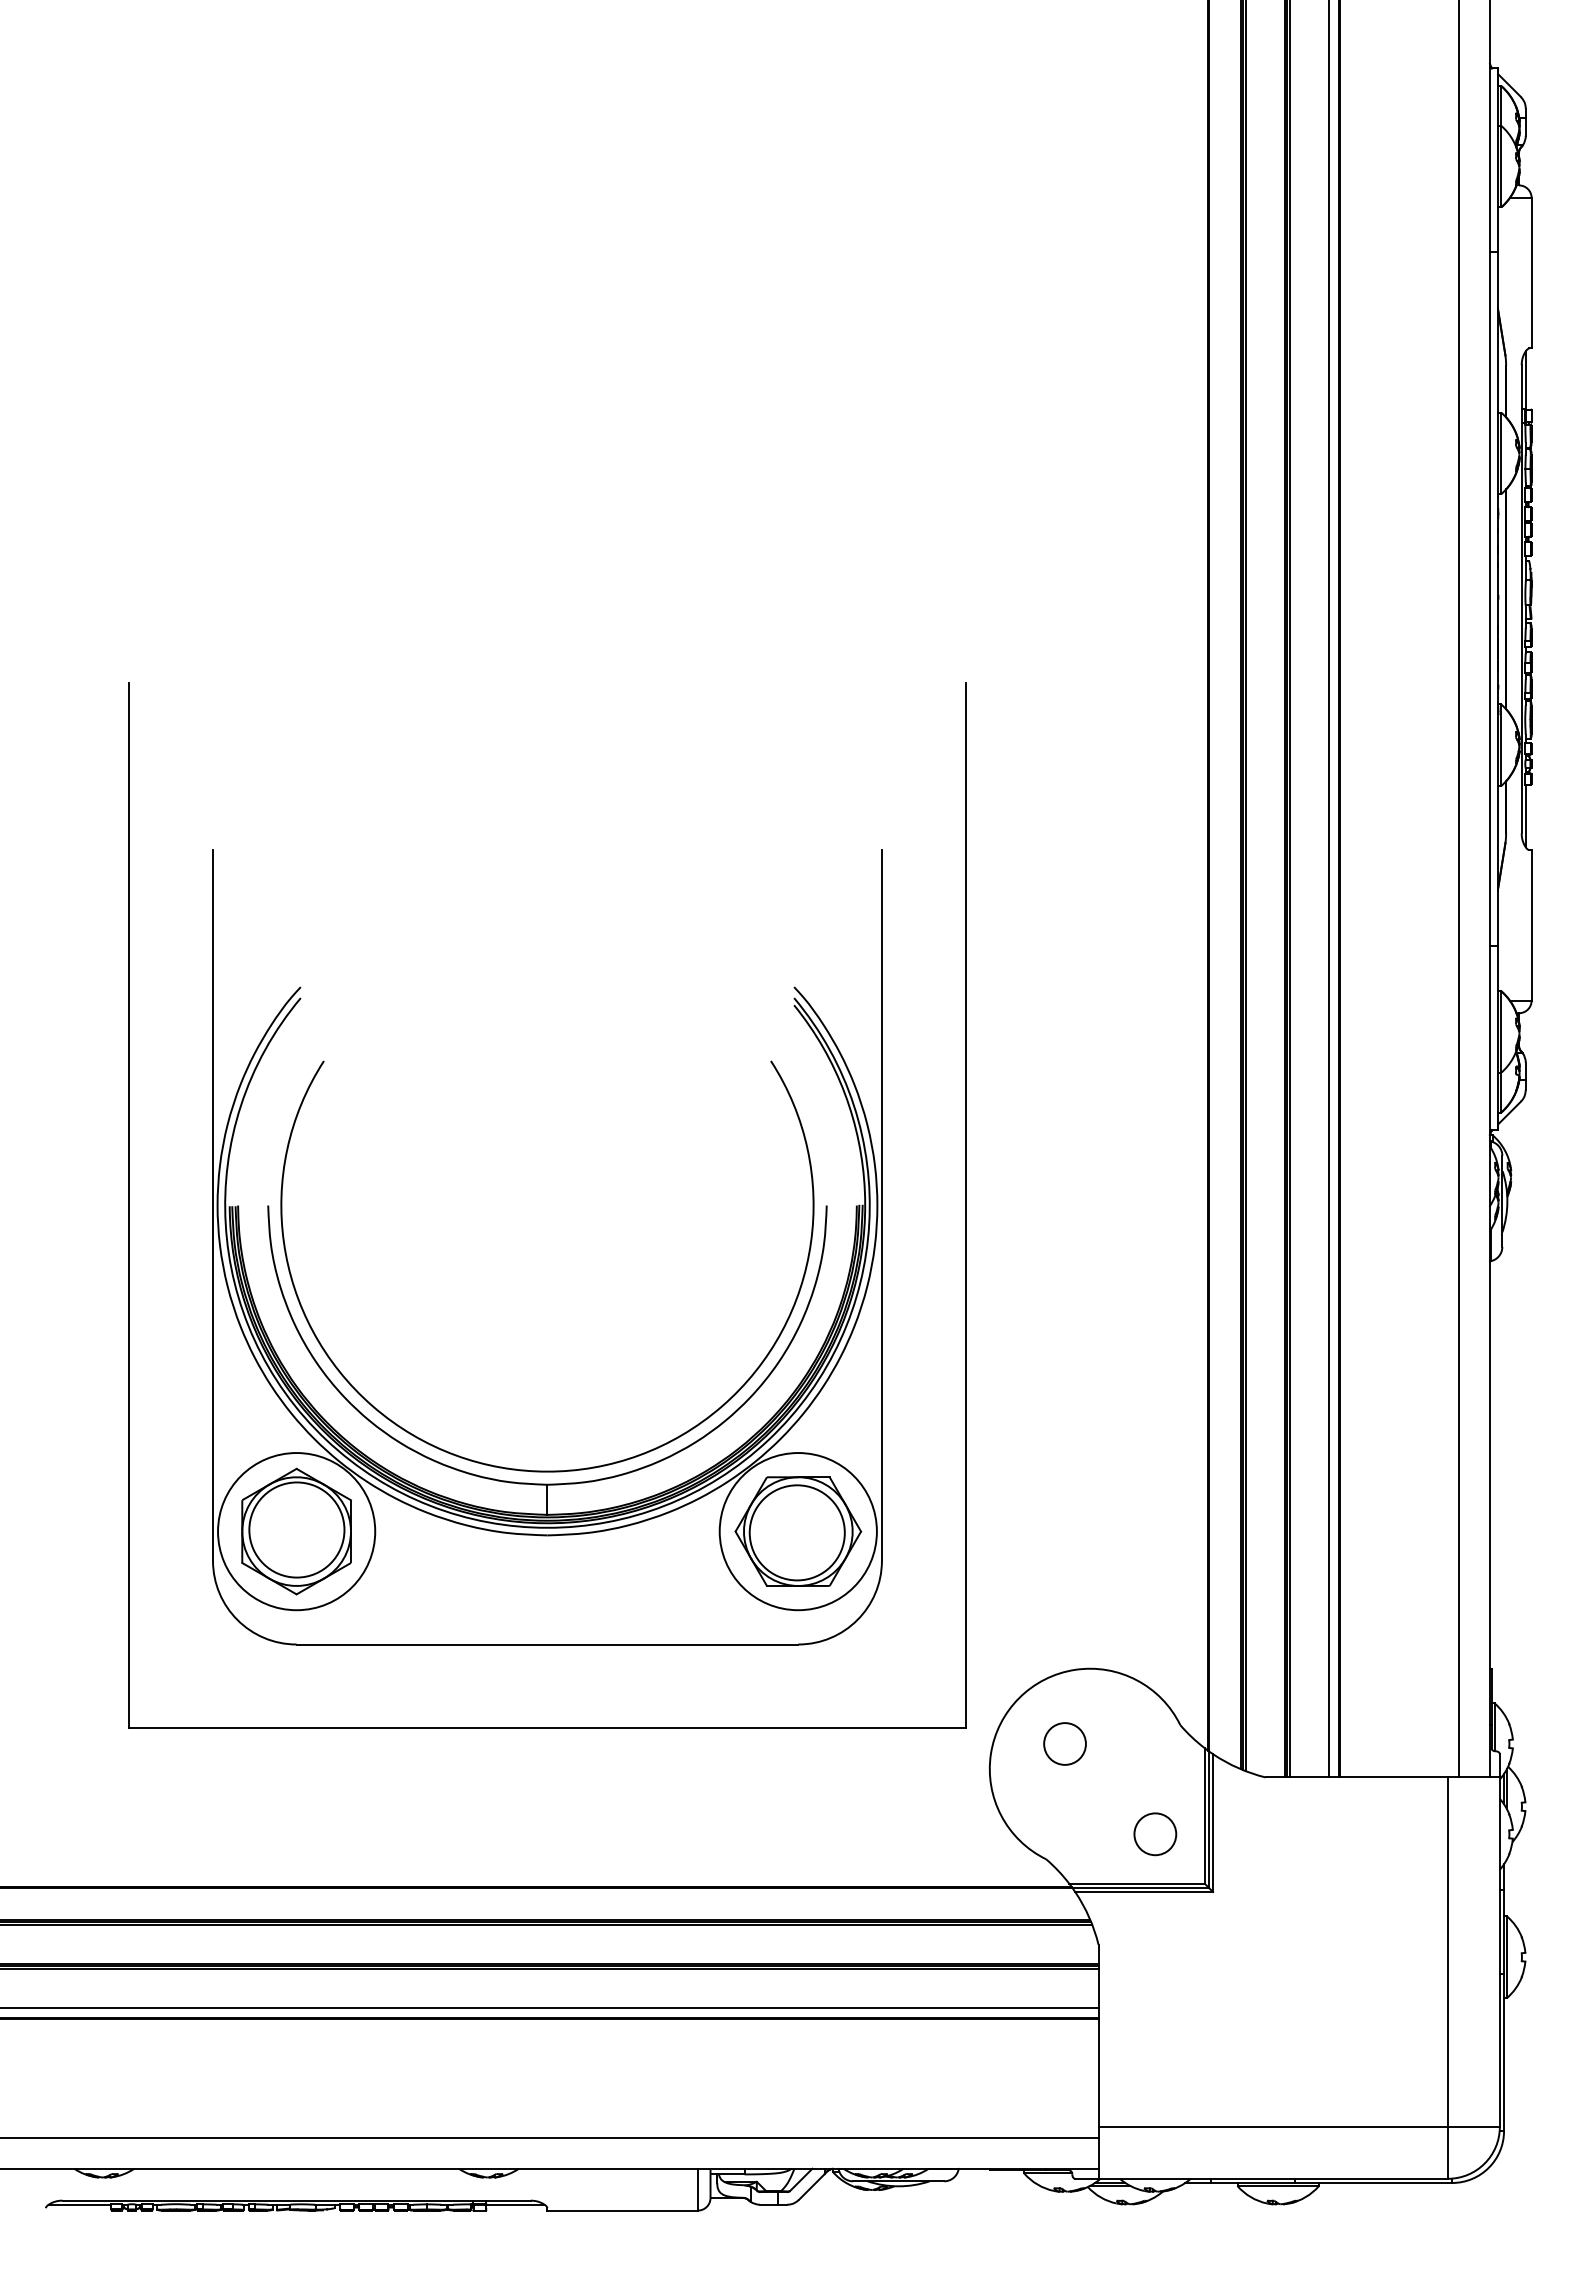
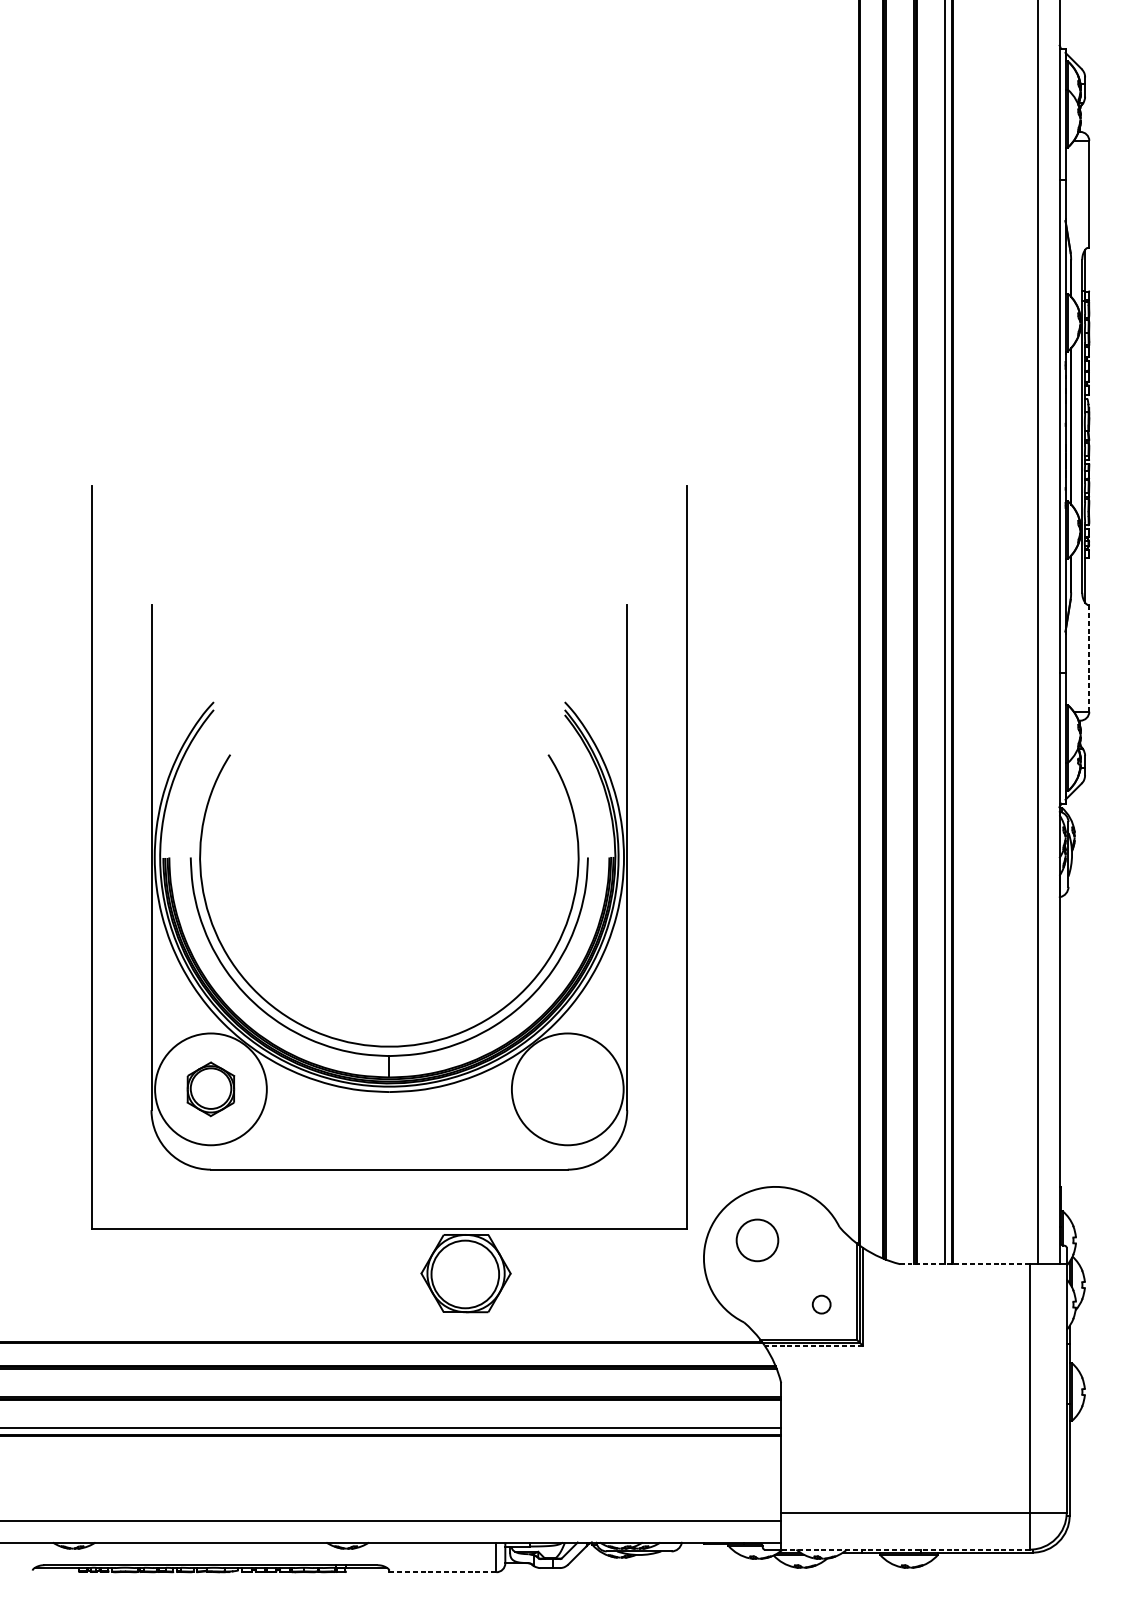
line: (1531, 924) -> (1089, 657), solid -> dashed
part: (296, 1531) -> (210, 1089), size x0.6
part: (798, 1531) -> (466, 1273), moved
circle: (1064, 1743) -> (757, 1240), size x1.4
line: (1356, 1777) -> (964, 1264), solid -> dashed
circle: (1155, 1834) -> (821, 1304), size x0.6
line: (1144, 1892) -> (813, 1346), solid -> dashed
line: (1273, 2178) -> (905, 1549), solid -> dashed
line: (623, 2210) -> (443, 1572), solid -> dashed

